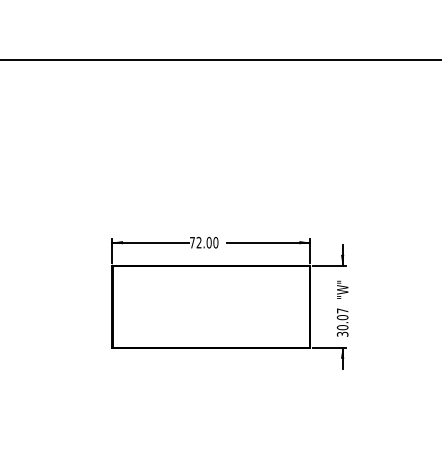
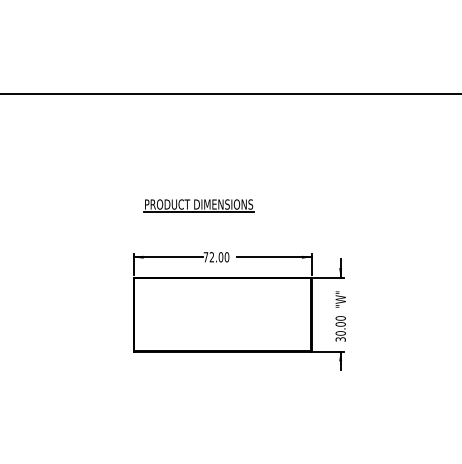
part: (184, 185) -> (198, 205), added
text: (342, 310) -> (340, 318), 30.07 -> 30.00

